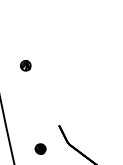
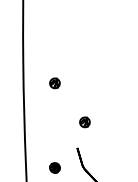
part: (61, 99) -> (84, 122), added

